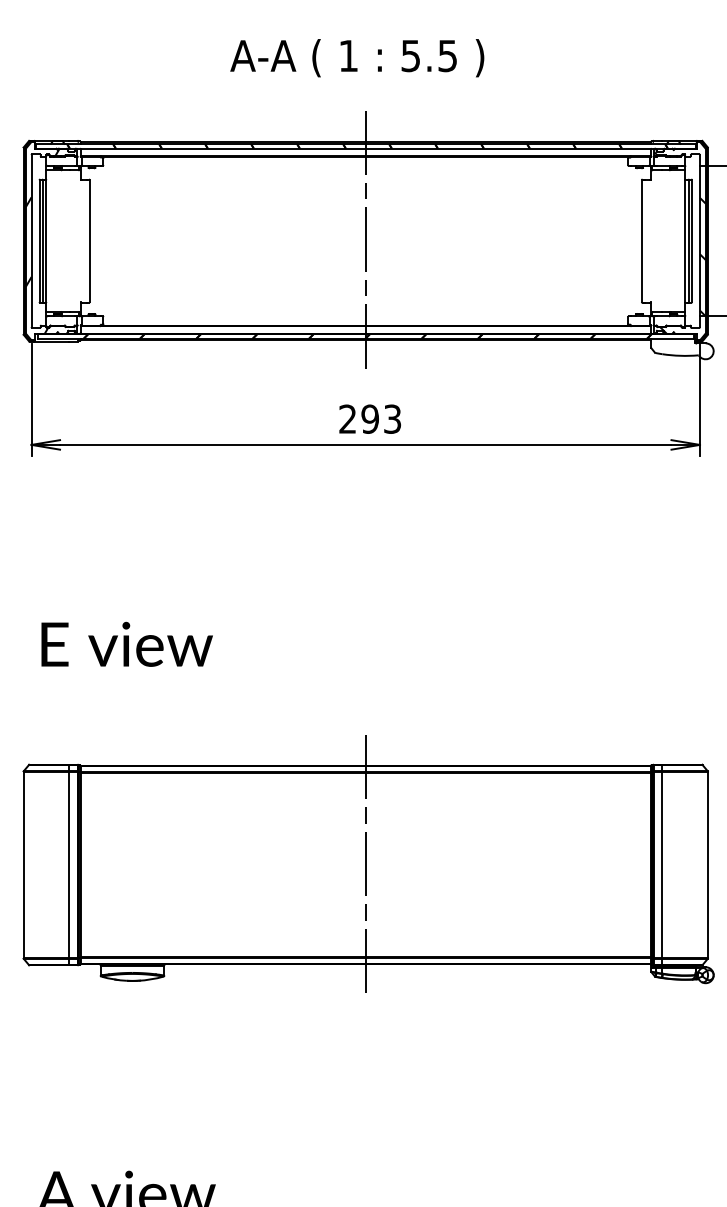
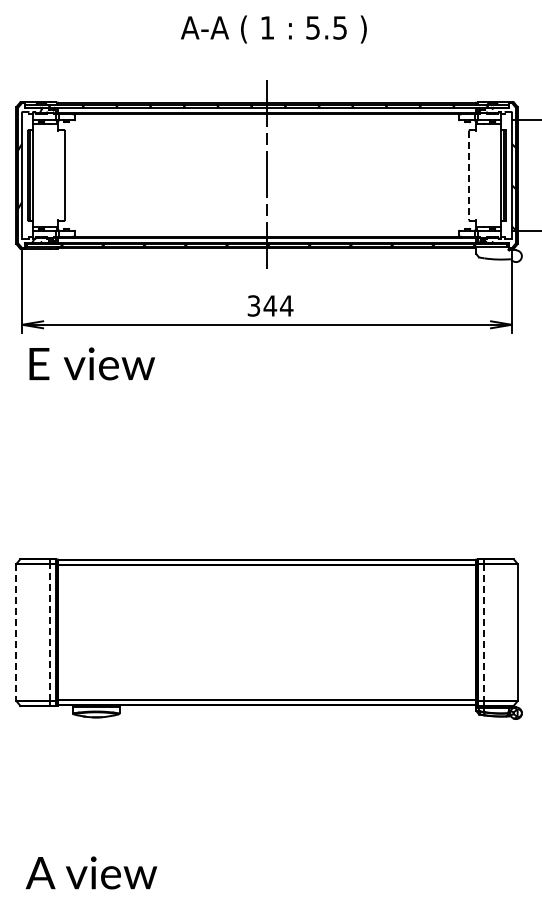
text: (356, 58) -> (273, 29), moved
line: (642, 241) -> (469, 175), solid -> dashed
text: (370, 418) -> (270, 305), 293 -> 344
text: (127, 643) -> (92, 363), moved
line: (68, 864) -> (49, 632), solid -> dashed
line: (366, 864) -> (267, 632), removed
line: (23, 866) -> (16, 633), solid -> dashed
line: (662, 866) -> (484, 633), solid -> dashed

